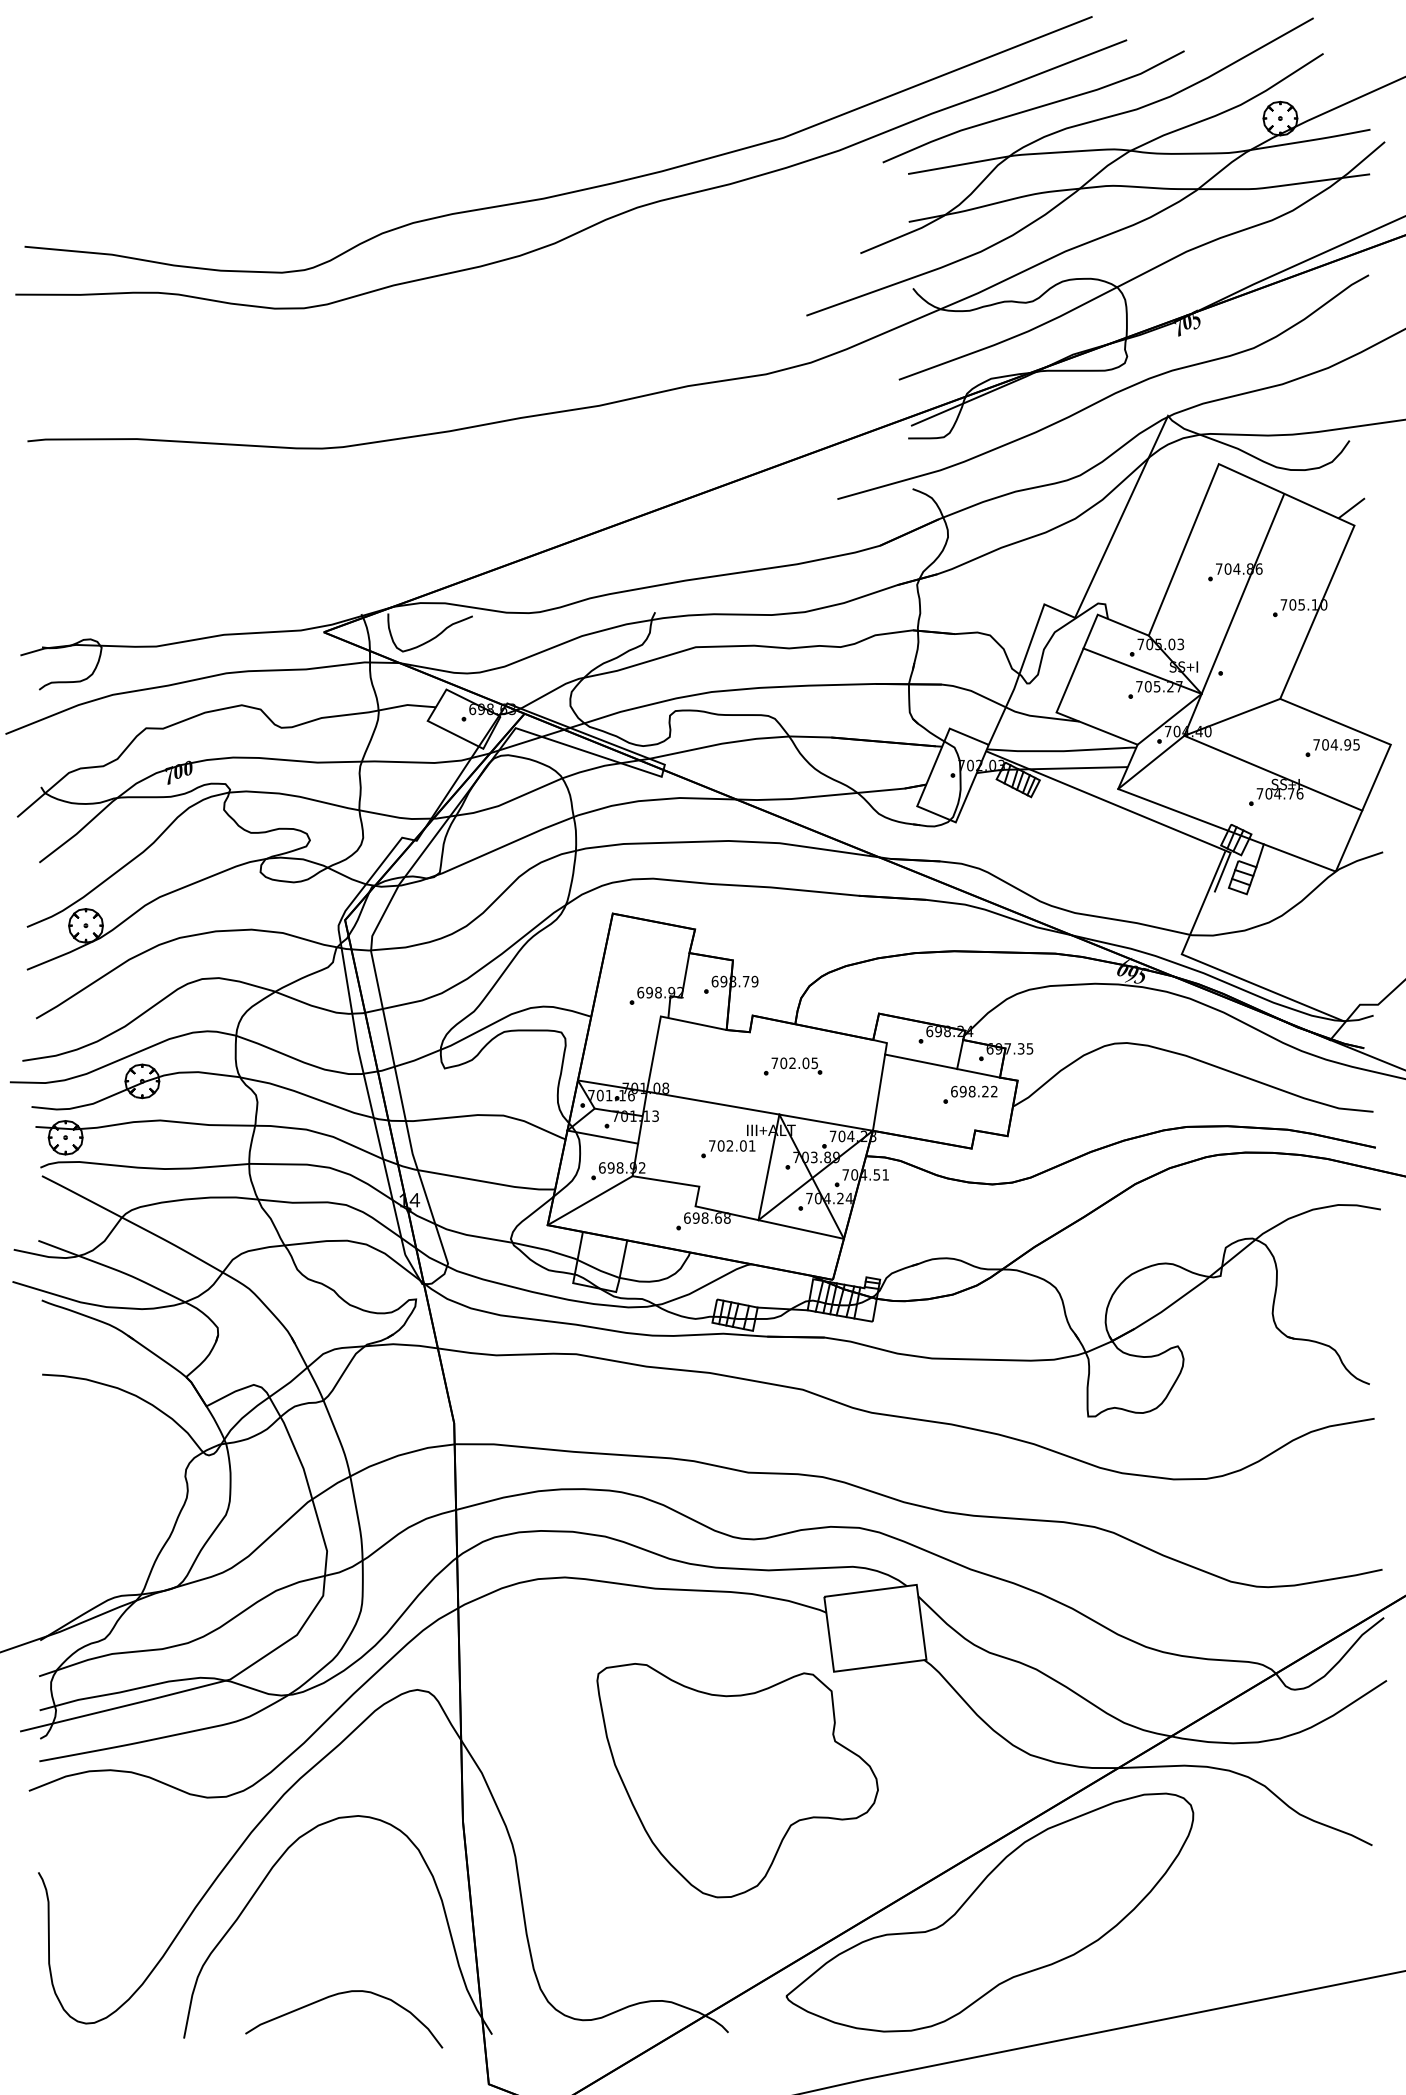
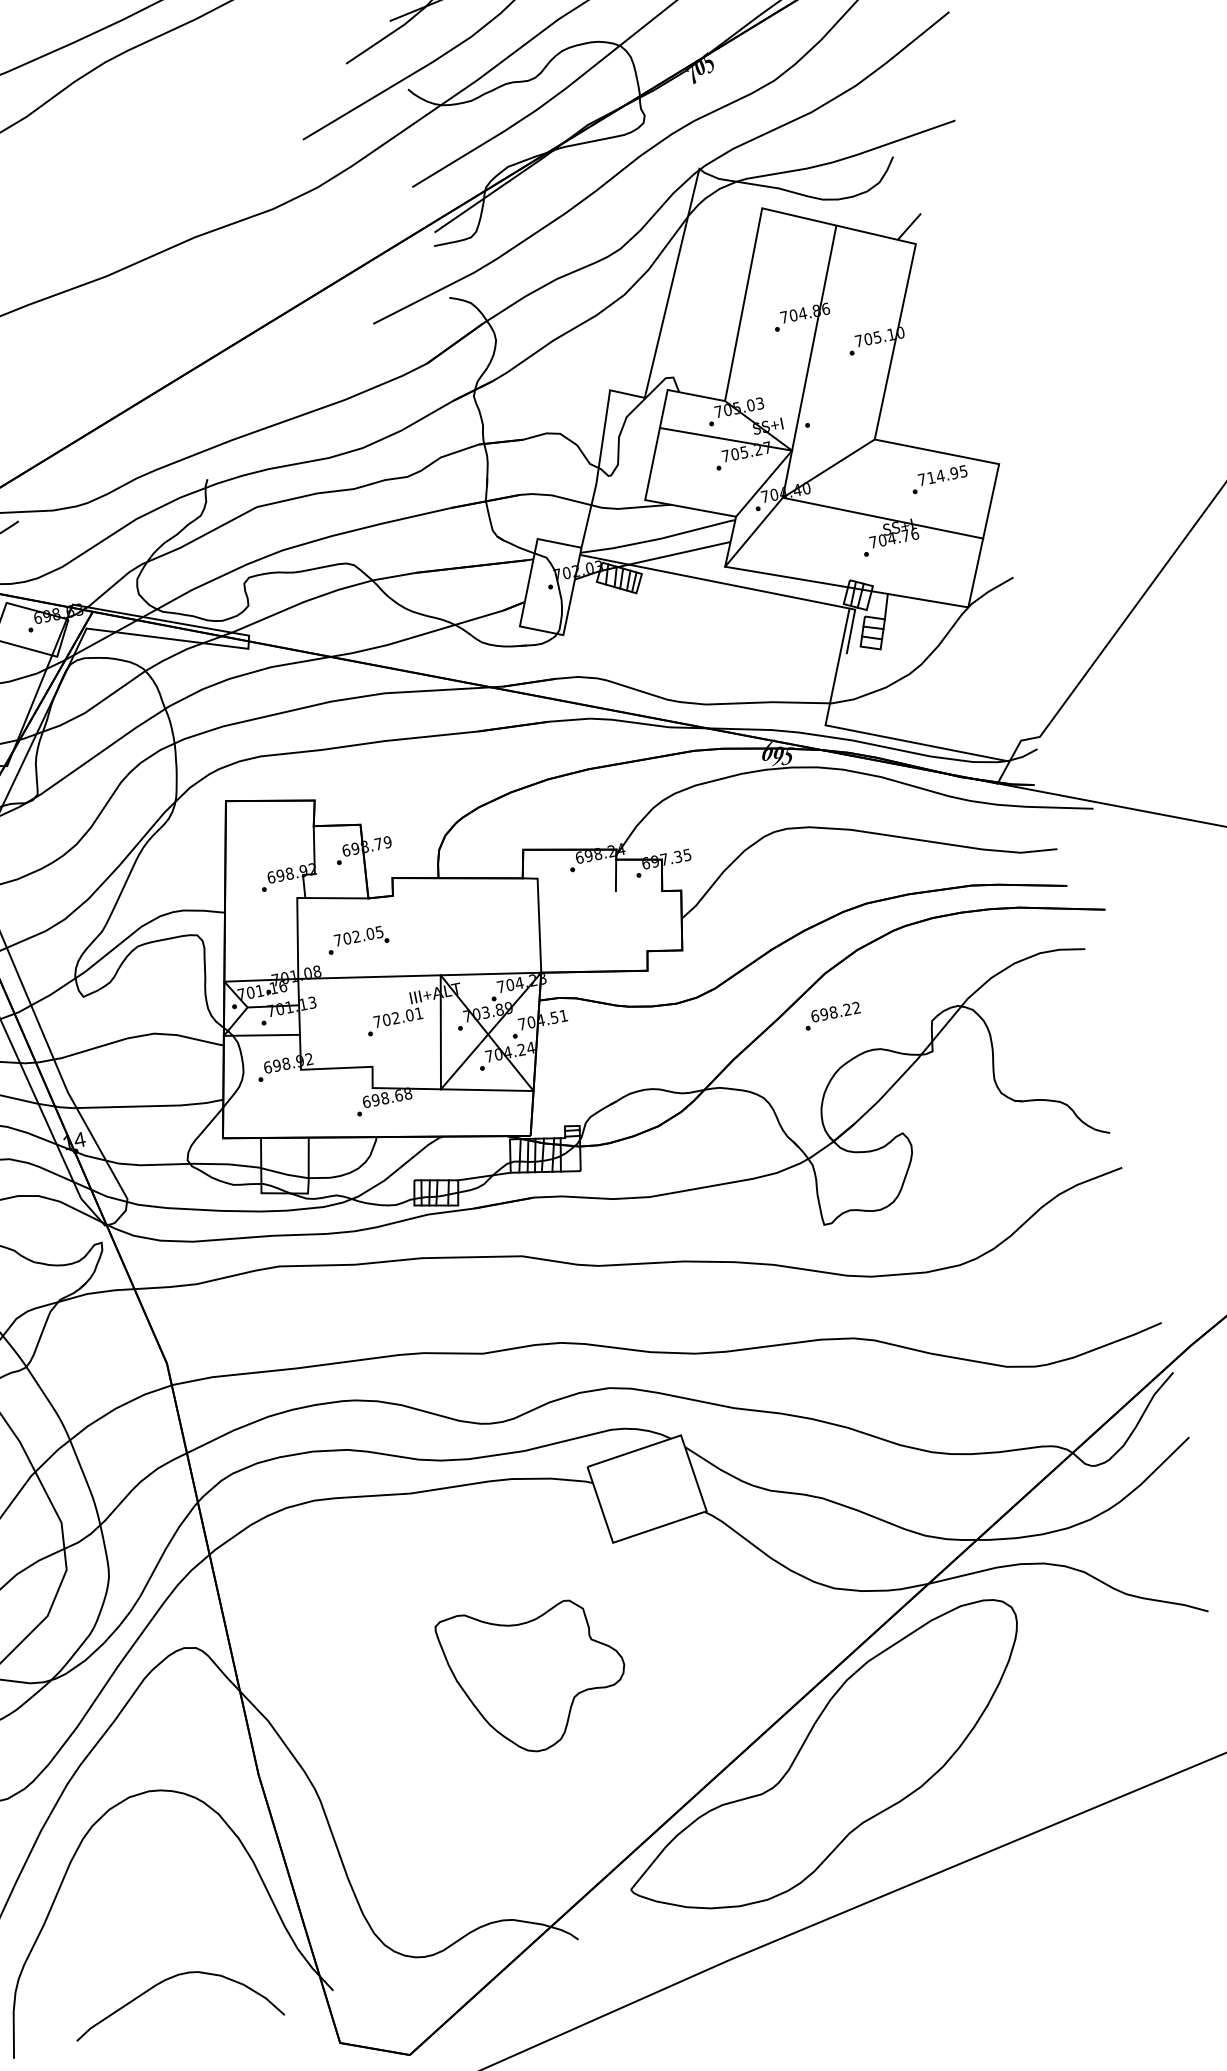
text: (1325, 744) -> (931, 477), 704.95 -> 714.95
line: (942, 1065) -> (599, 890), removed
part: (793, 1066) -> (358, 939), moved
part: (970, 1094) -> (832, 1015), moved
line: (589, 1200) -> (261, 1103), removed
part: (737, 1780) -> (535, 1675), size x0.6

